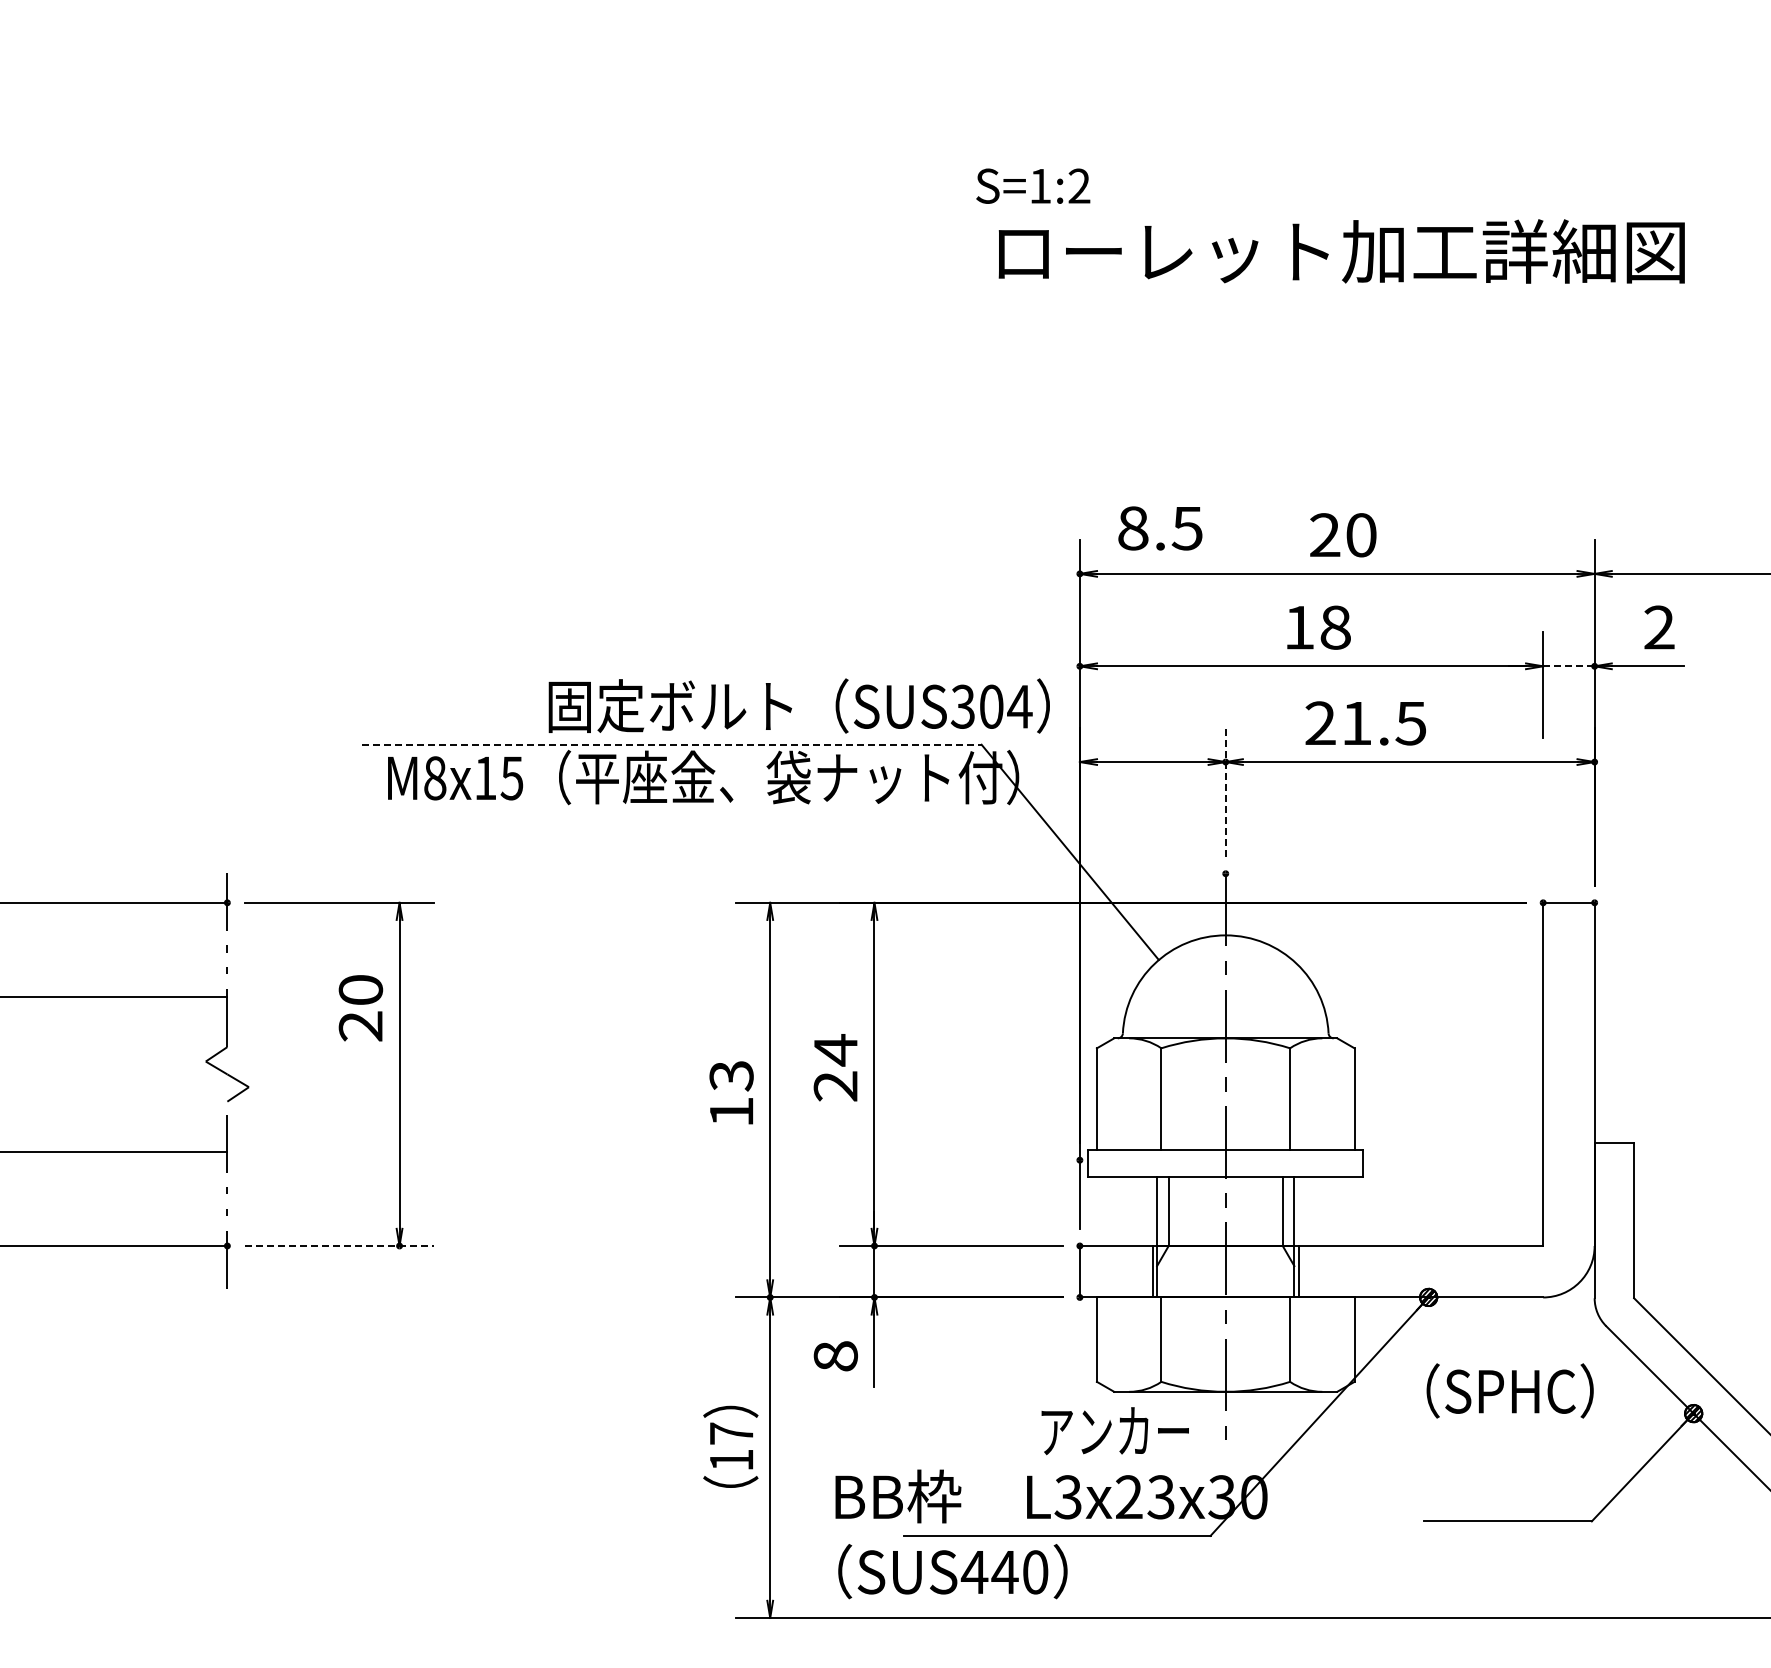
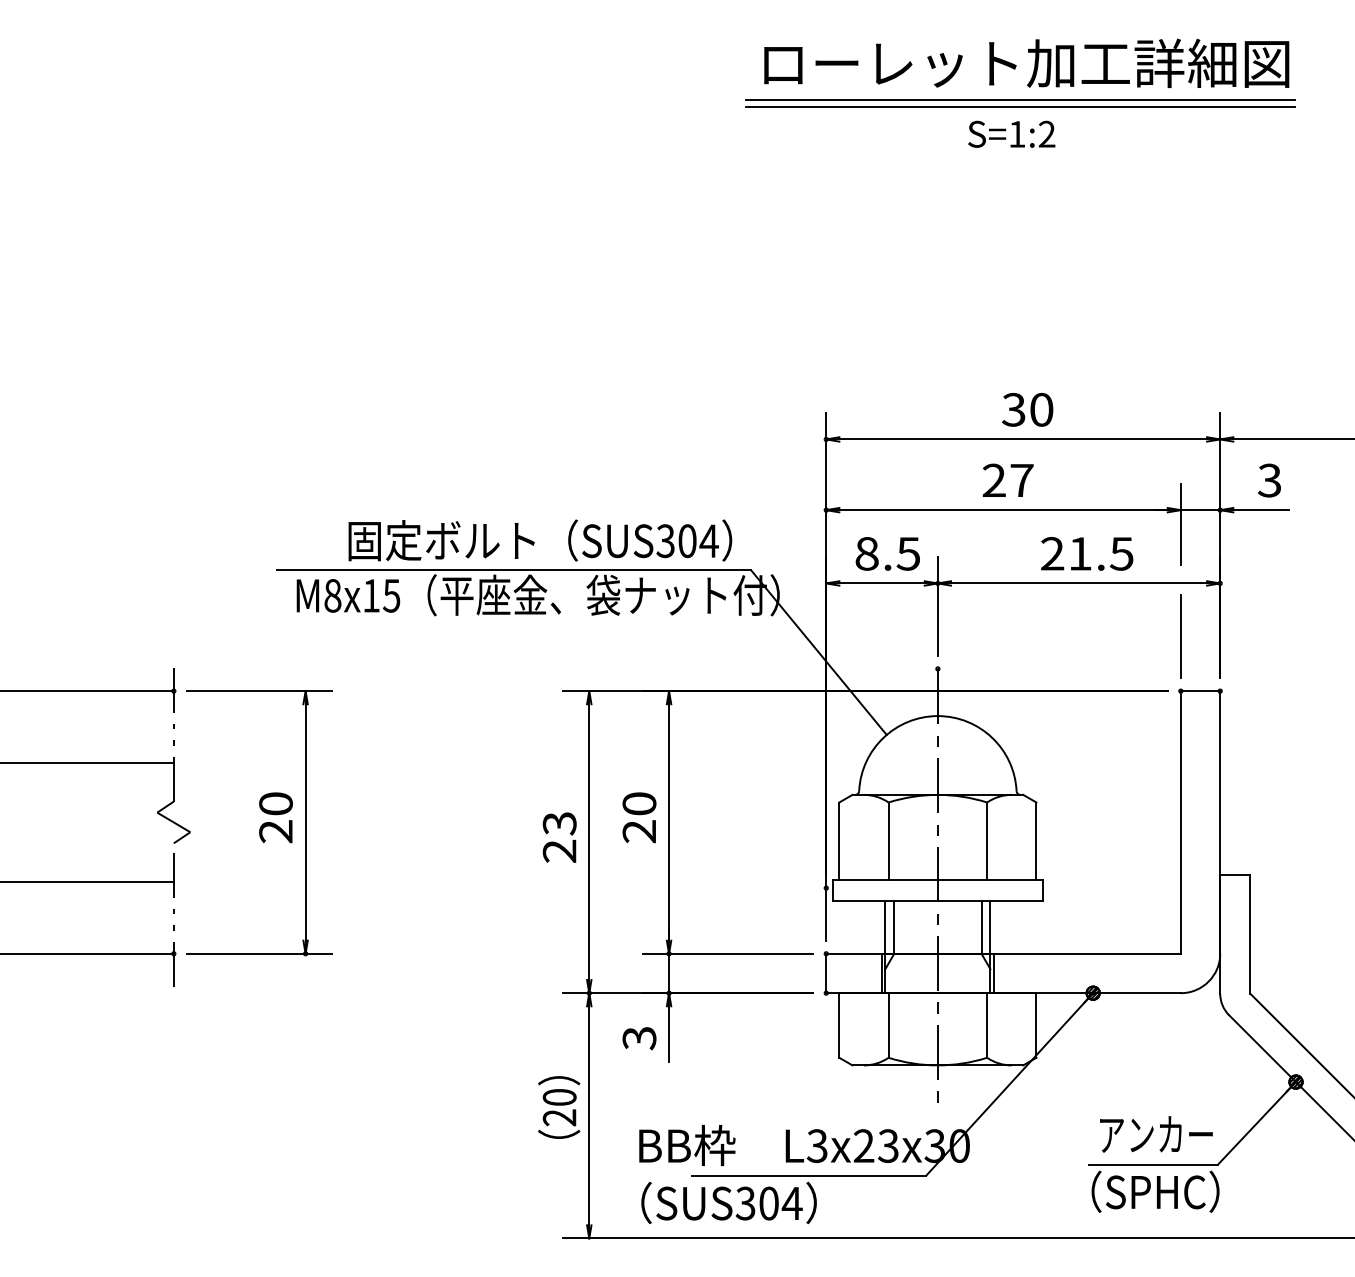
line: (1333, 130) -> (1020, 100), added
line: (1333, 139) -> (1020, 106), added
text: (1033, 185) -> (1011, 133), moved
text: (1341, 251) -> (1026, 63), moved
text: (1160, 528) -> (887, 553), moved
text: (1324, 535) -> (1013, 410), 20 -> 30
text: (1317, 627) -> (1008, 480), 18 -> 27
text: (1658, 627) -> (1269, 480), 2 -> 3
line: (1568, 666) -> (1200, 510), dashed -> solid
text: (798, 705) -> (539, 540), moved
text: (1365, 723) -> (1086, 553), moved
line: (671, 744) -> (513, 570), dashed -> solid
line: (1225, 791) -> (937, 605), dashed -> solid
line: (1543, 831) -> (1181, 636), added
text: (360, 1008) -> (275, 817), moved
text: (835, 1050) -> (639, 804), 24 -> 20
text: (731, 1112) -> (559, 851), 13 -> 23
line: (339, 1245) -> (259, 953), dashed -> solid
text: (835, 1356) -> (639, 1038), 8 -> 3
text: (1509, 1390) -> (1155, 1191), moved
text: (1114, 1431) -> (1155, 1134), moved
text: (731, 1446) -> (559, 1107), 17 -> 20
text: (1004, 1572) -> (768, 1203), SUS440 -> SUS304

